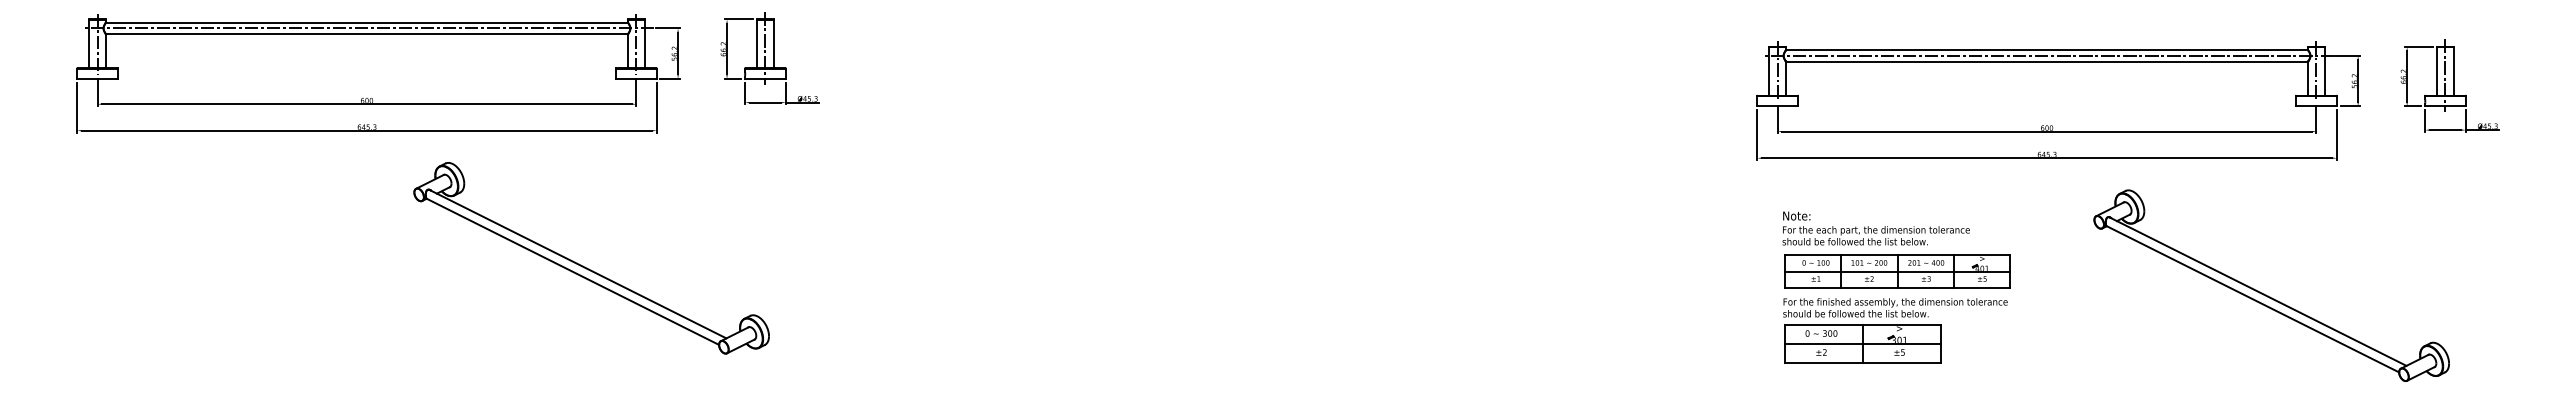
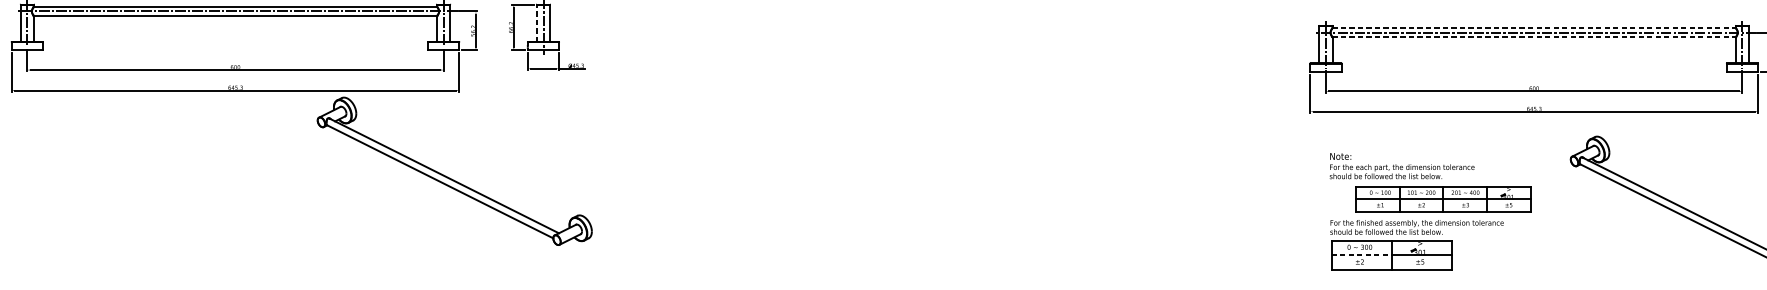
line: (756, 43) -> (536, 23), solid -> dashed
line: (2047, 50) -> (1534, 28), solid -> dashed
line: (2047, 61) -> (1534, 37), solid -> dashed
part: (587, 267) -> (451, 178), moved
part: (1897, 271) -> (1443, 199), moved
line: (1824, 343) -> (1362, 255), solid -> dashed

